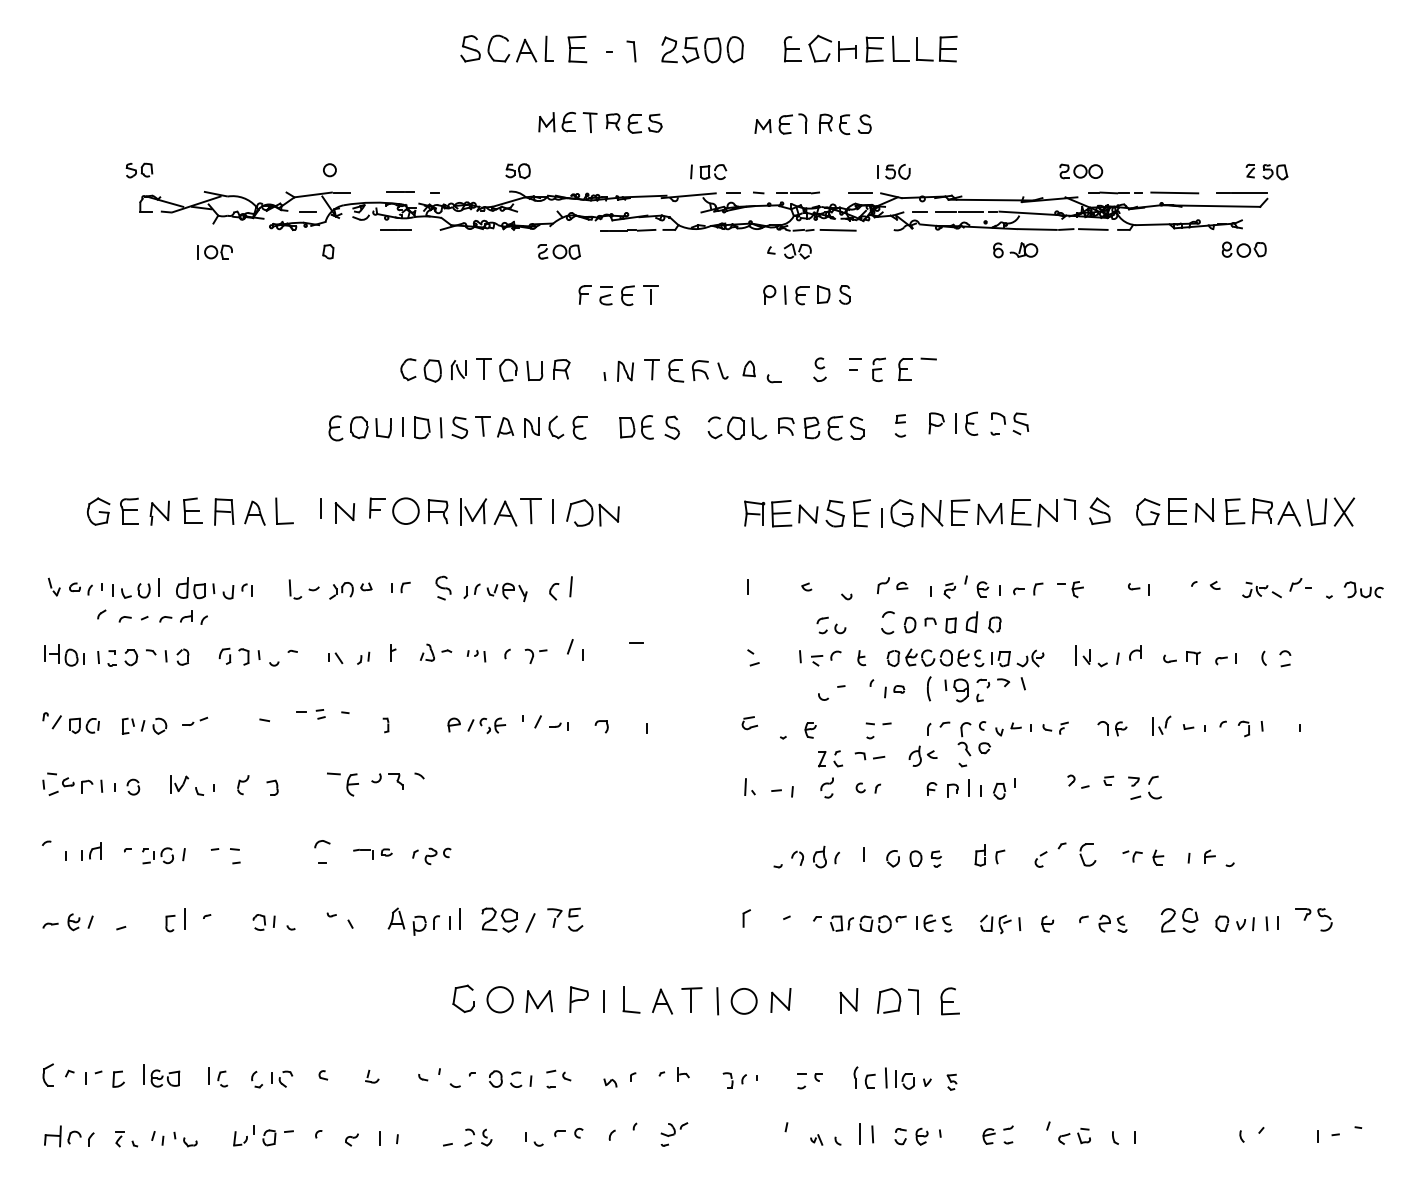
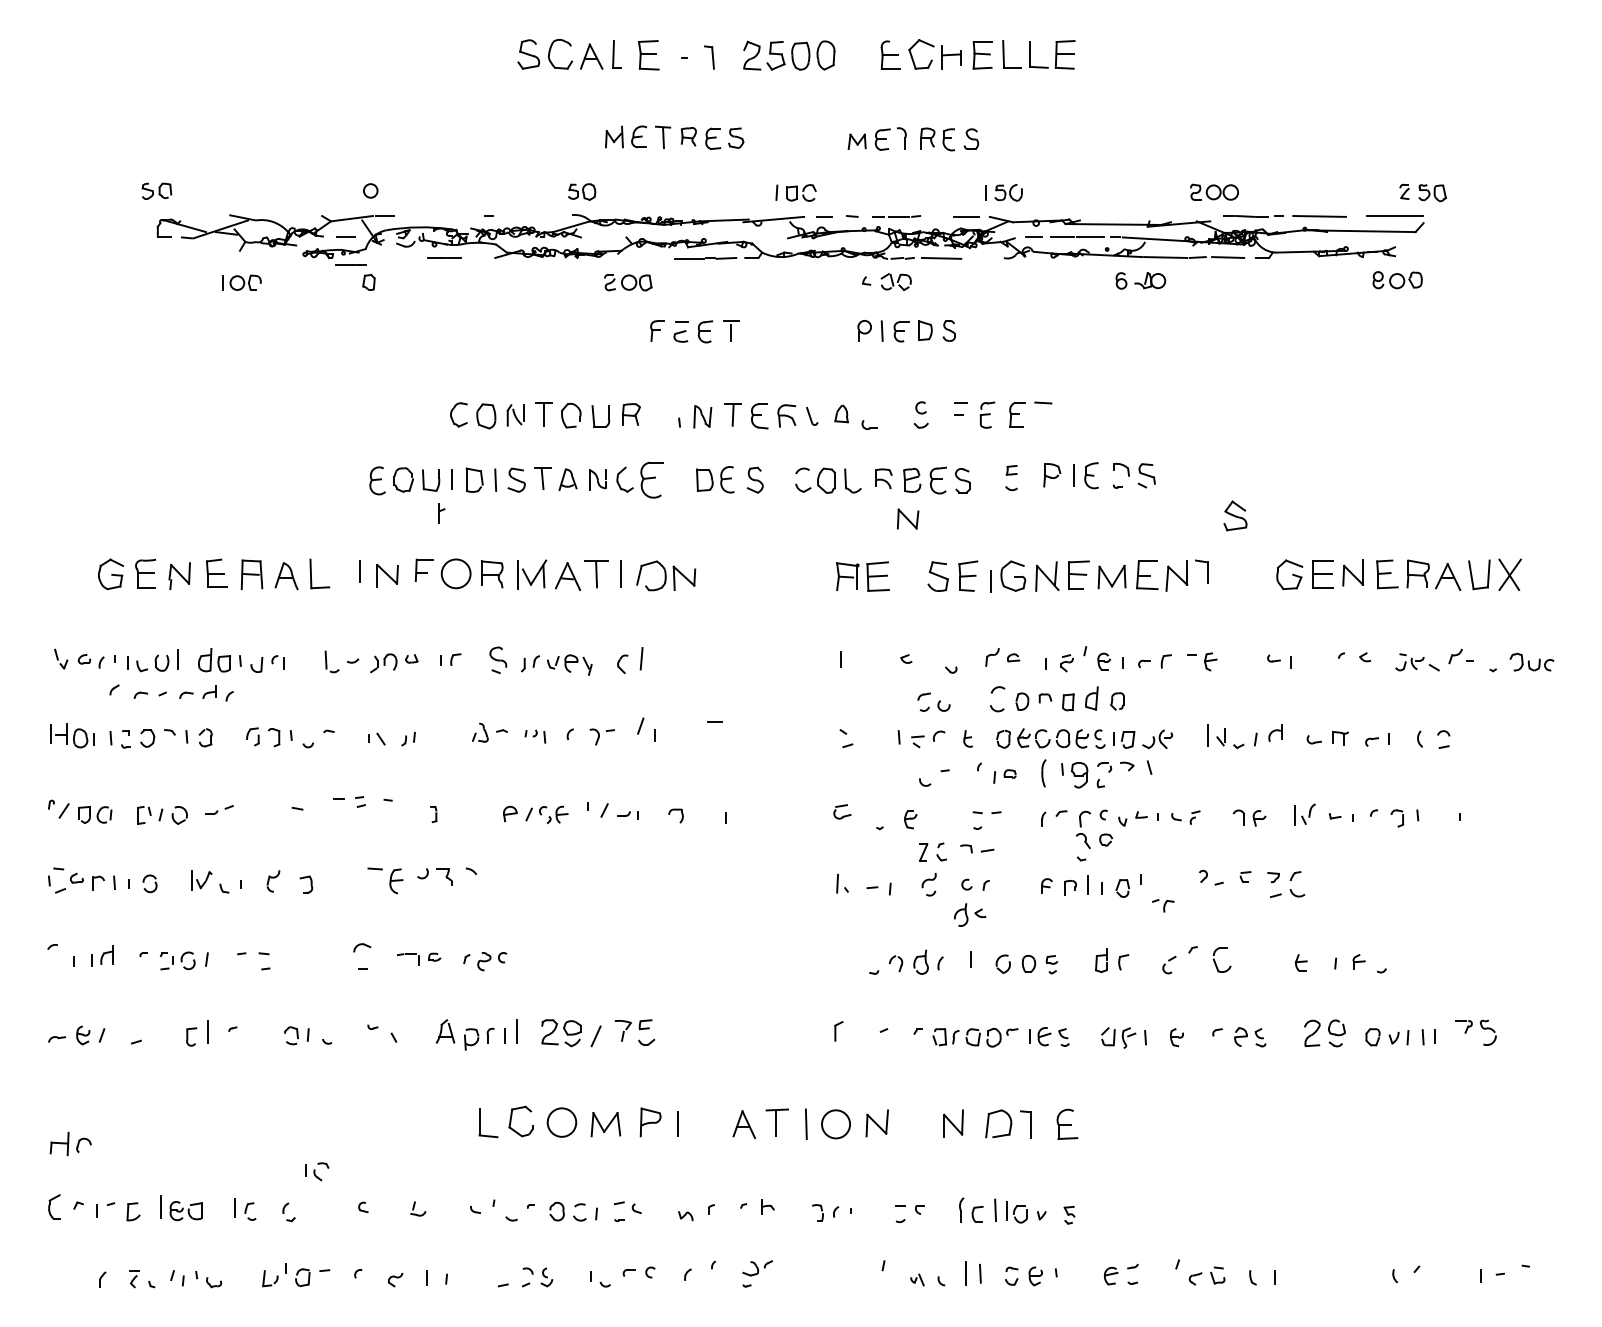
line: (400, 191) -> (350, 264), moved
part: (579, 428) -> (651, 480), size x1.4
part: (1099, 510) -> (1235, 515), moved
part: (808, 513) -> (908, 518), moved
part: (392, 653) -> (441, 513), moved
part: (923, 755) -> (970, 914), moved
part: (1132, 856) -> (1163, 905), moved
part: (624, 1000) -> (480, 1123), moved
part: (282, 1078) -> (317, 1171), moved
part: (62, 1136) -> (70, 1144), moved

